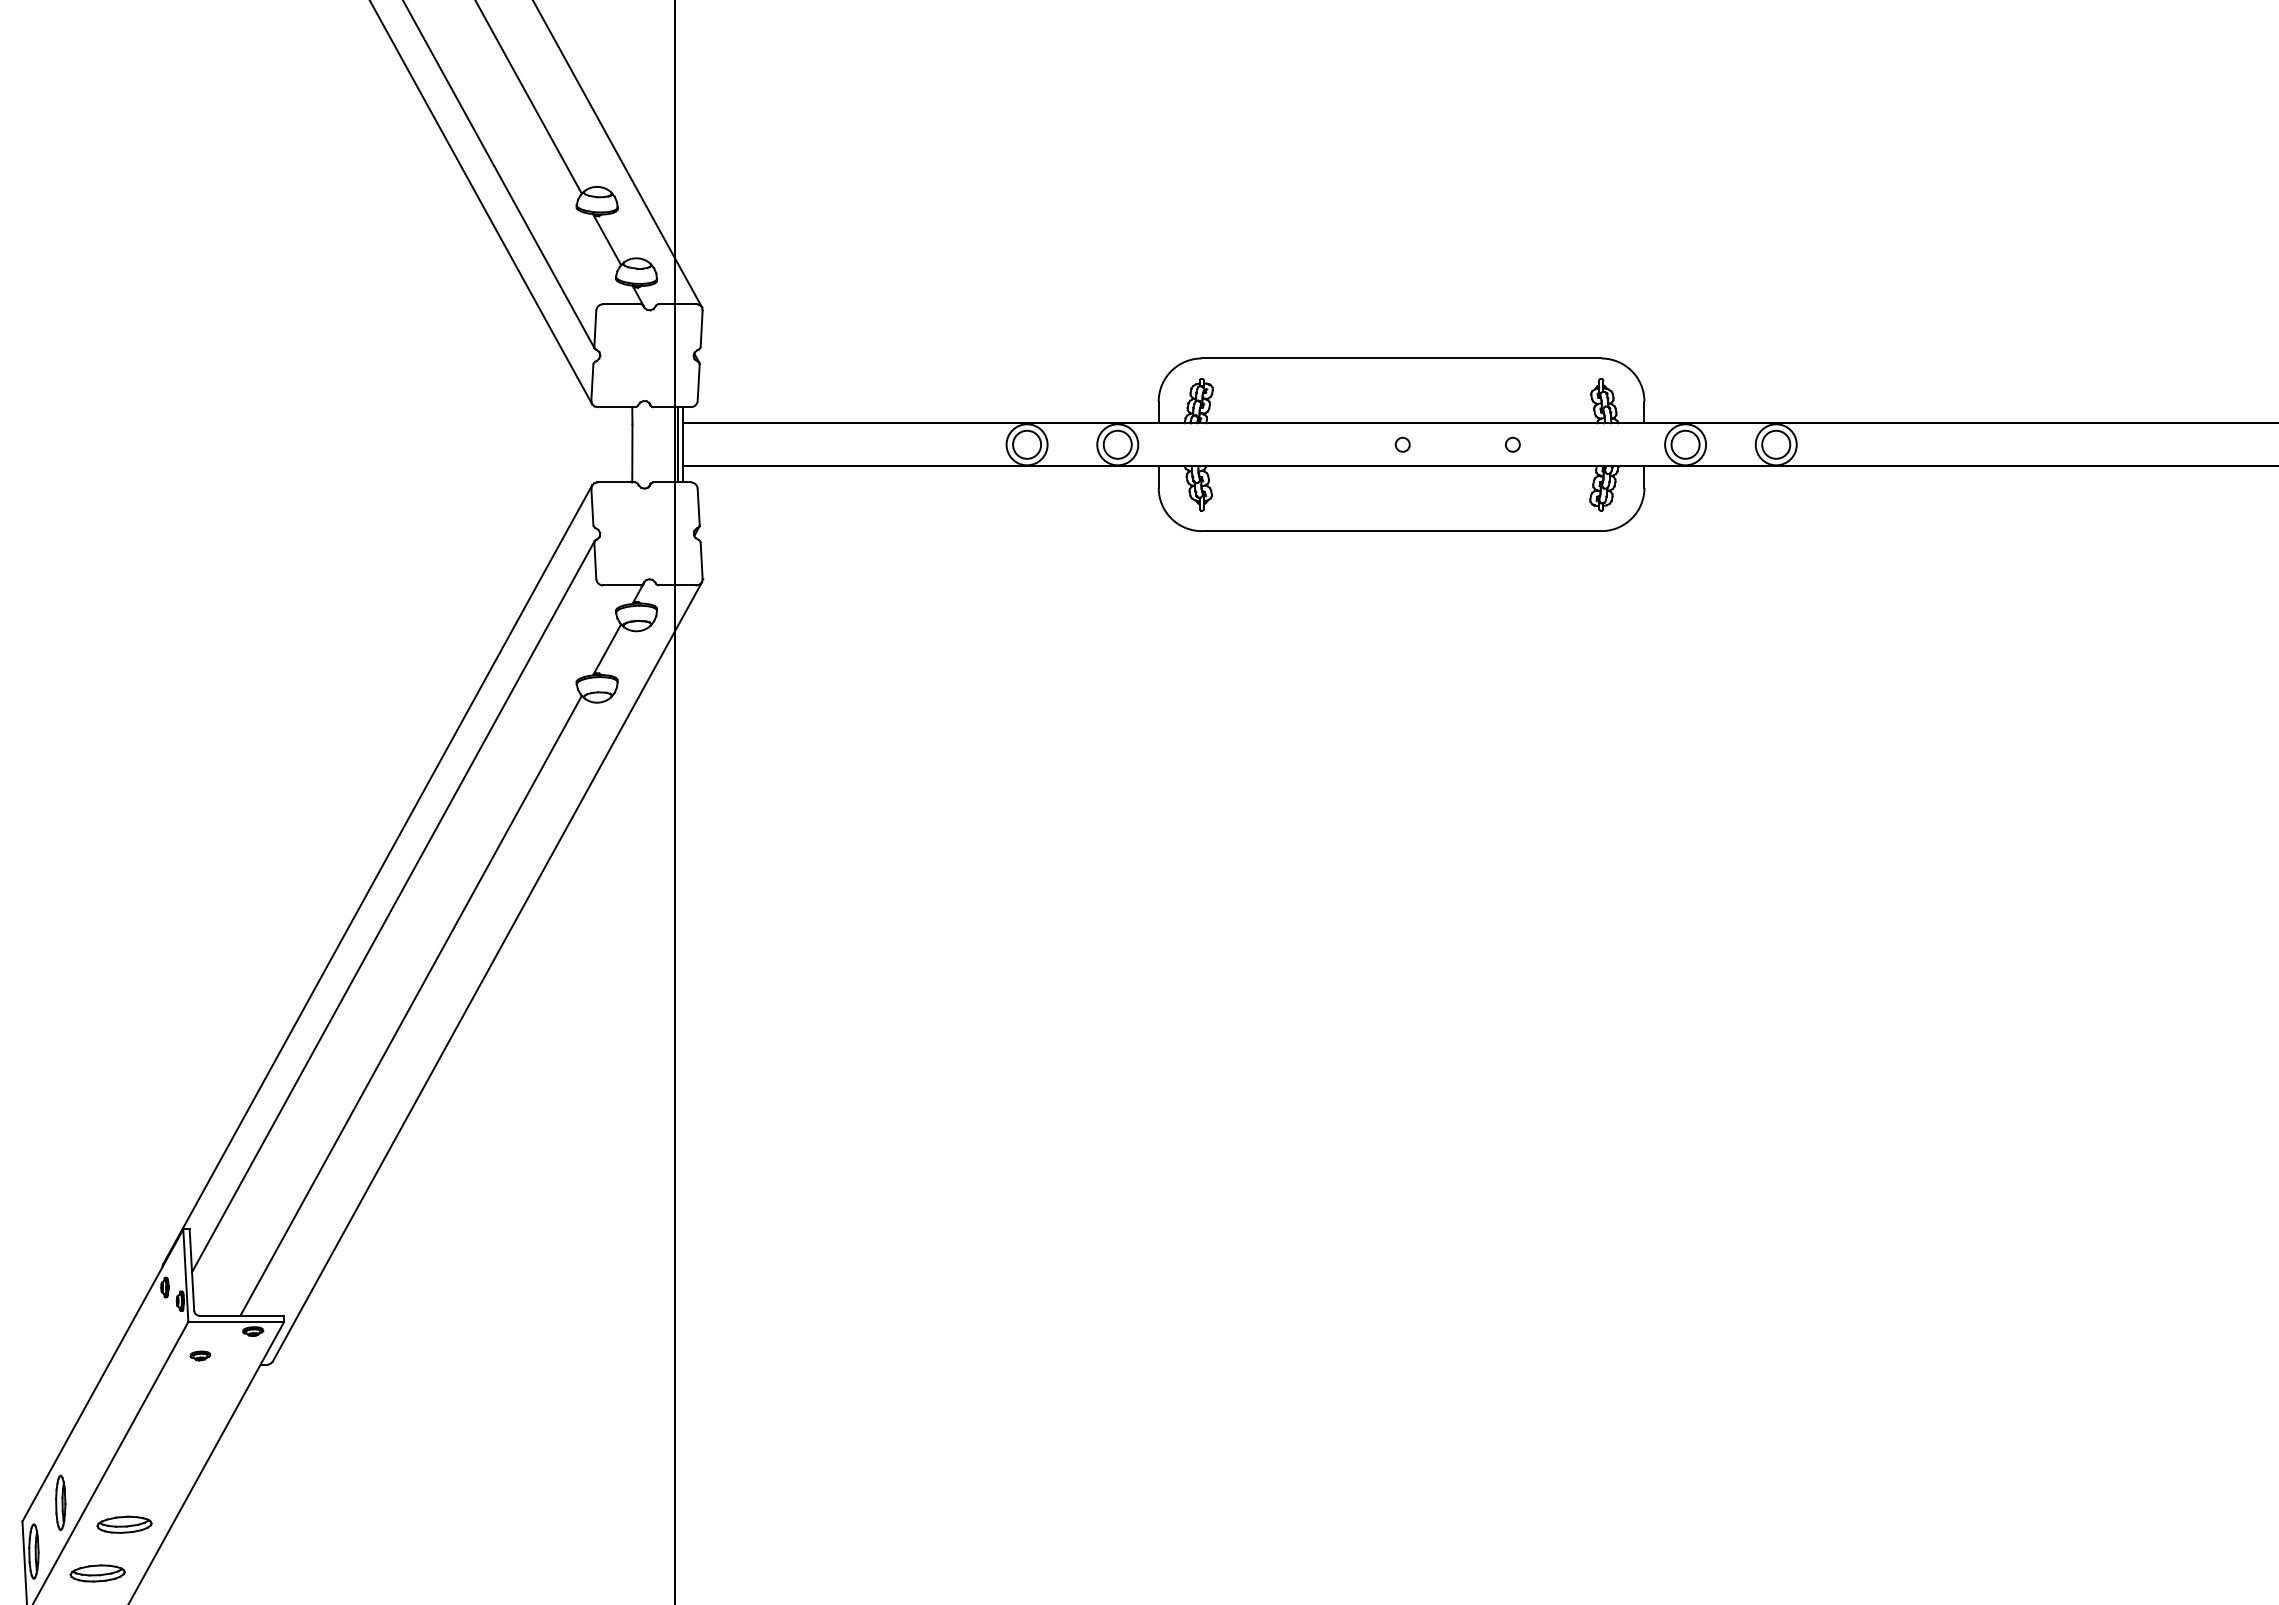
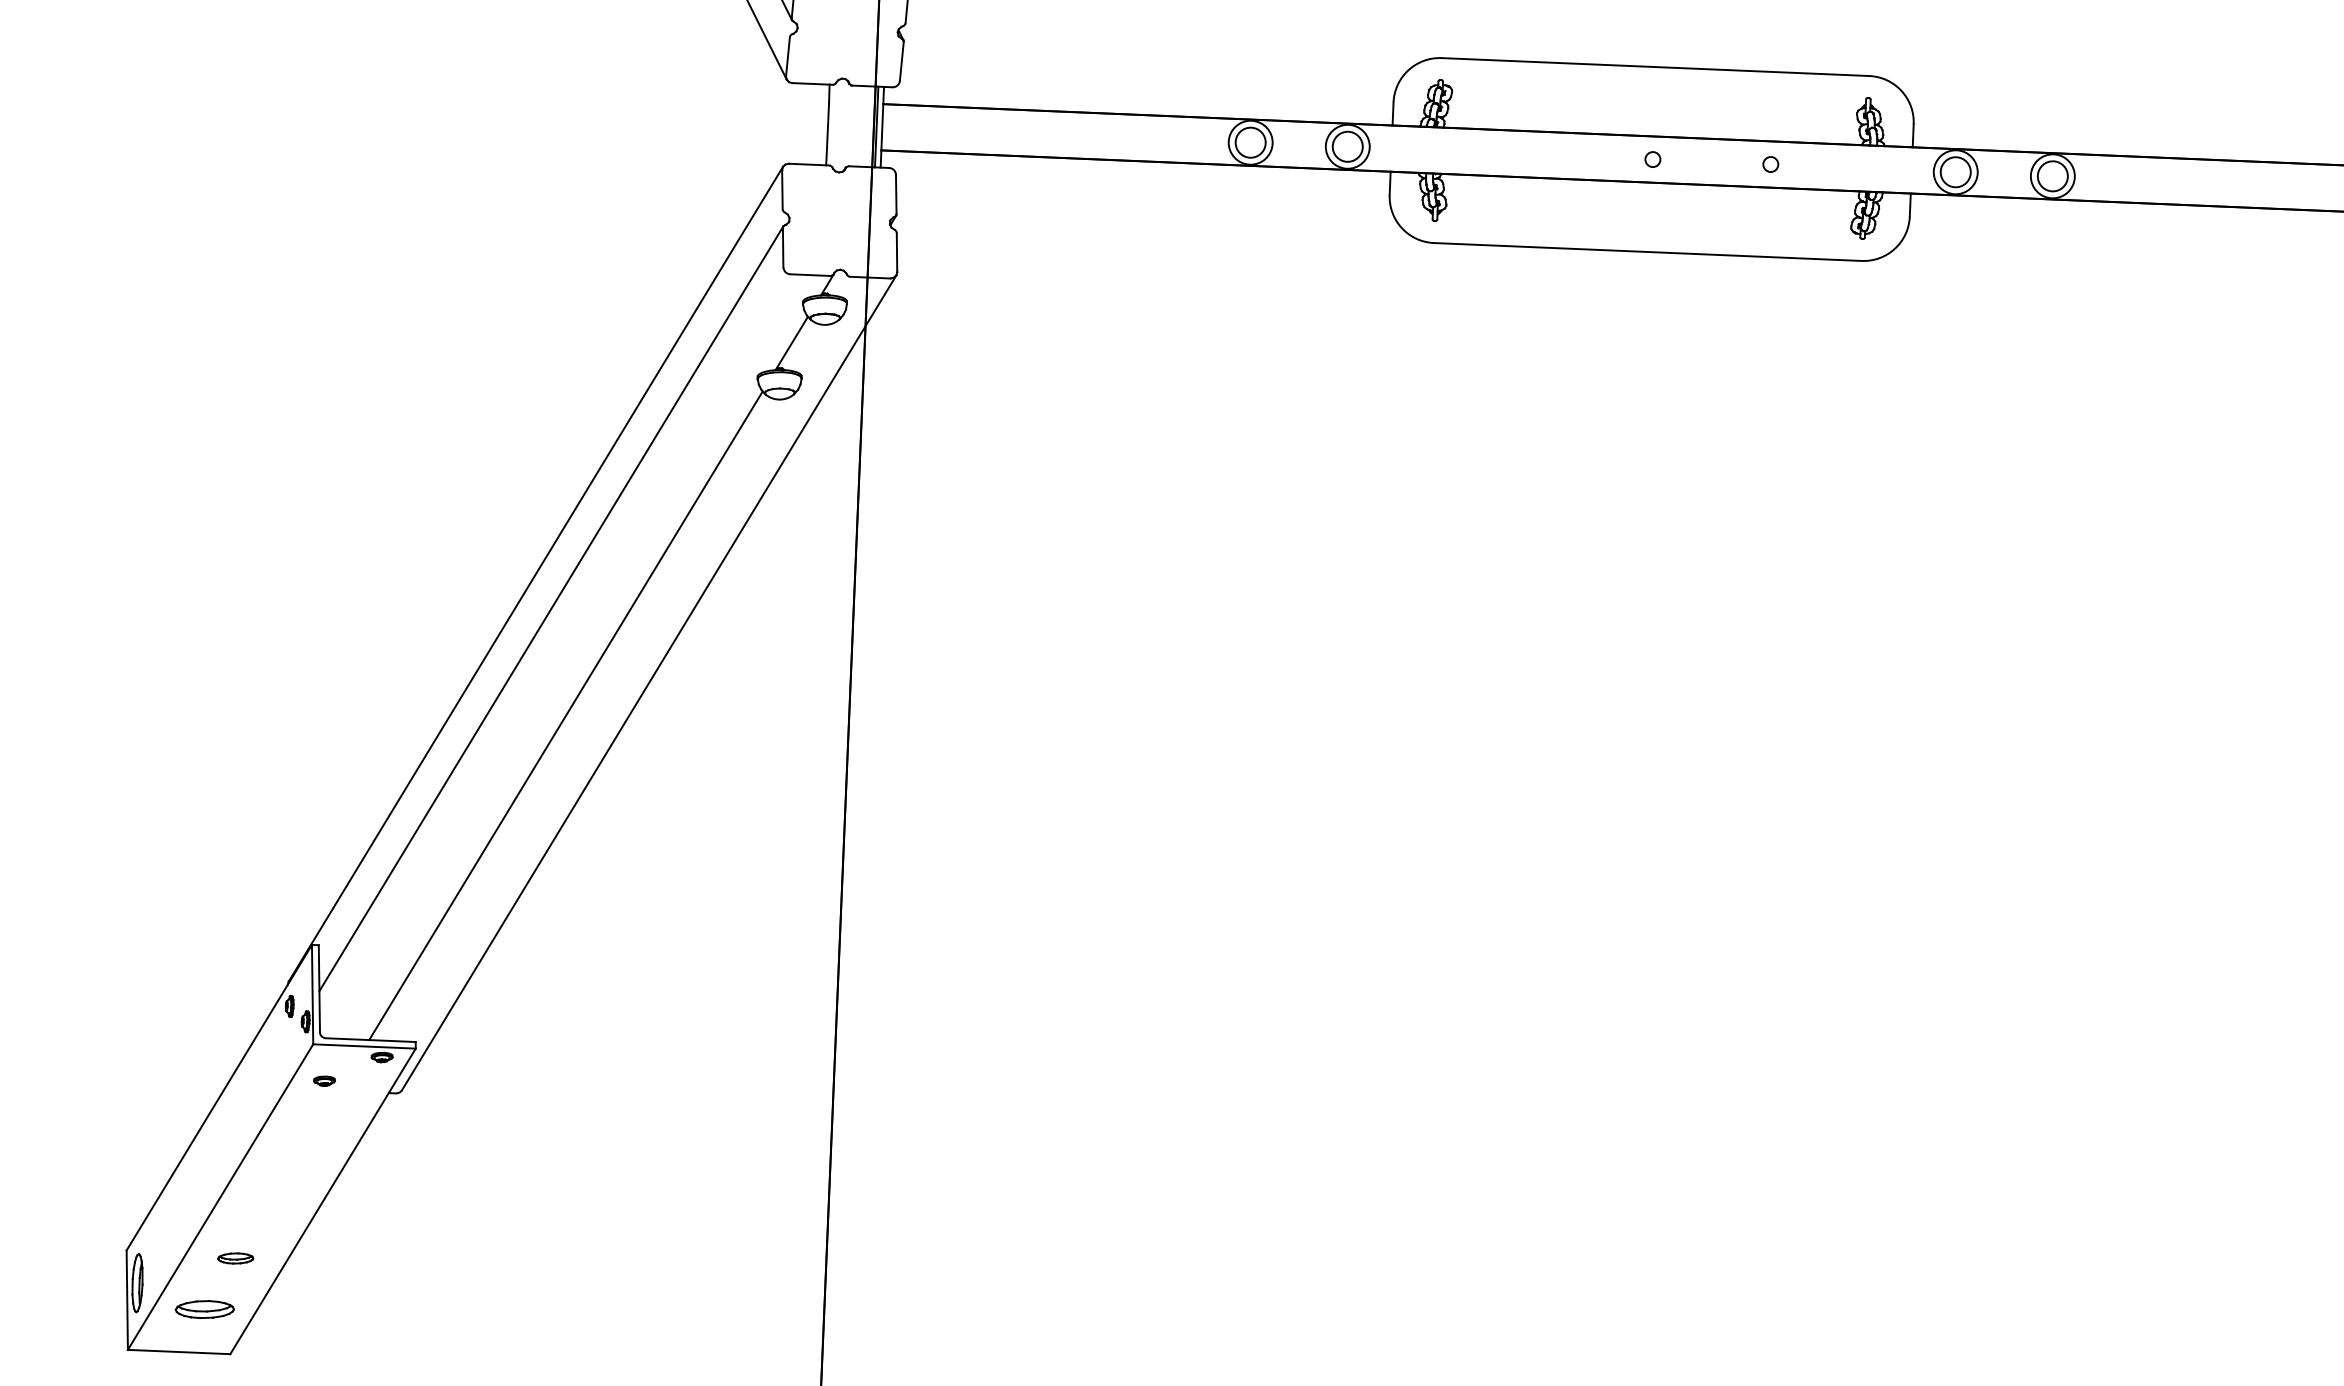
part: (60, 1502) -> (168, 1231), removed
part: (124, 1524) -> (235, 1258), size x0.6

